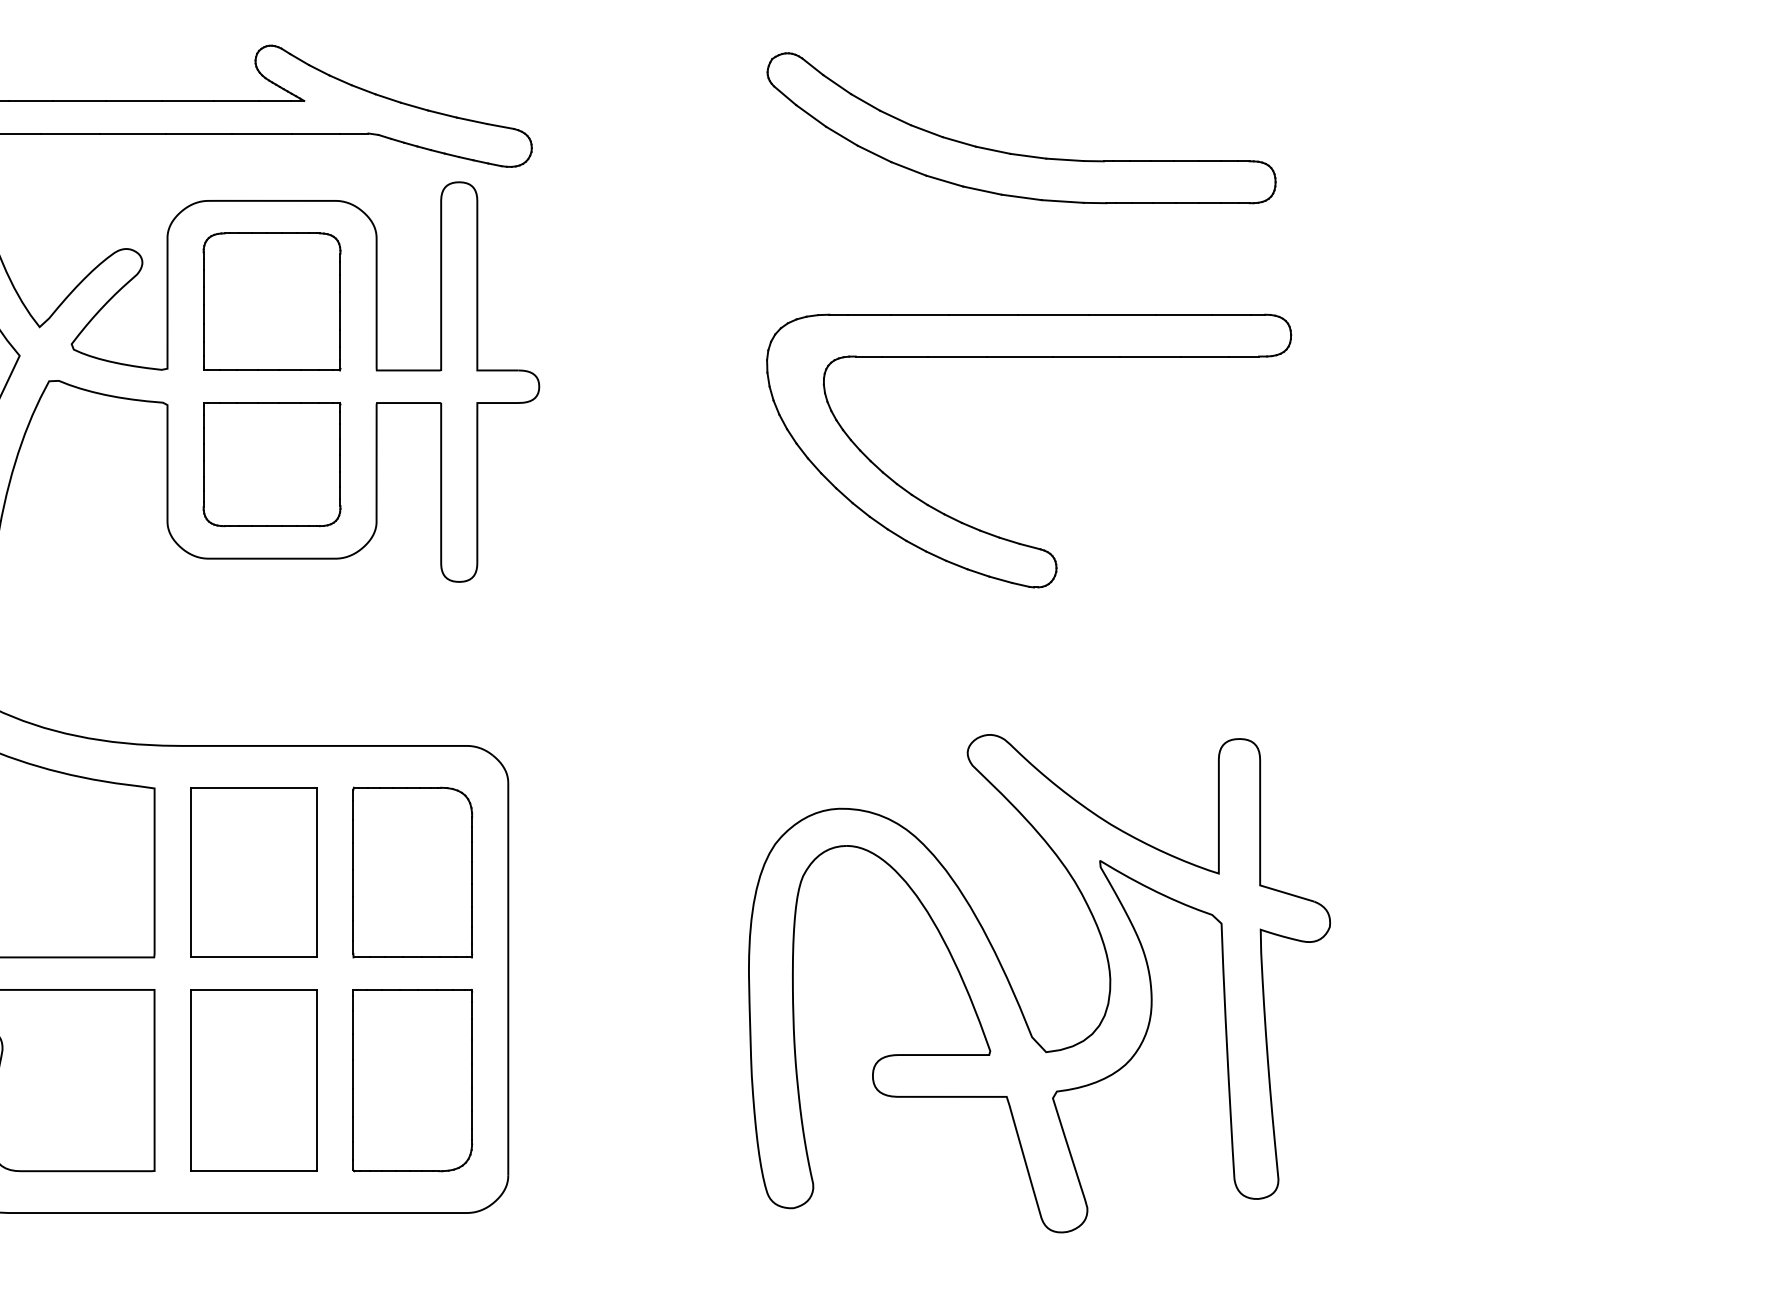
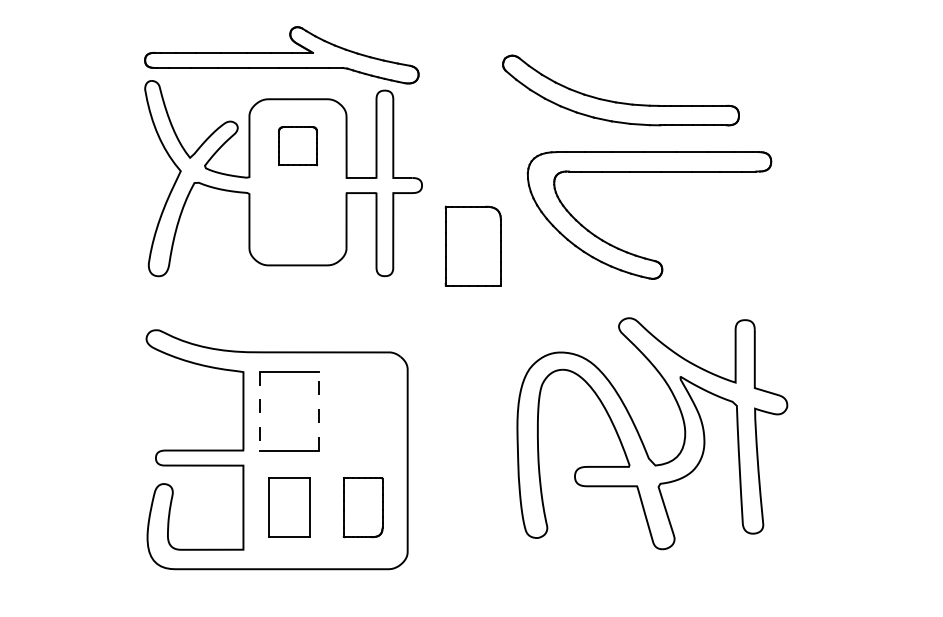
part: (1016, 151) -> (618, 101), moved
part: (270, 300) -> (297, 145), size x0.6
part: (270, 464) -> (297, 221), removed
line: (316, 871) -> (318, 410), solid -> dashed
part: (410, 871) -> (472, 245), moved
line: (191, 873) -> (260, 411), solid -> dashed
part: (1016, 991) -> (641, 437), moved
part: (253, 1080) -> (289, 507), size x0.7
part: (410, 1080) -> (362, 507), size x0.7

